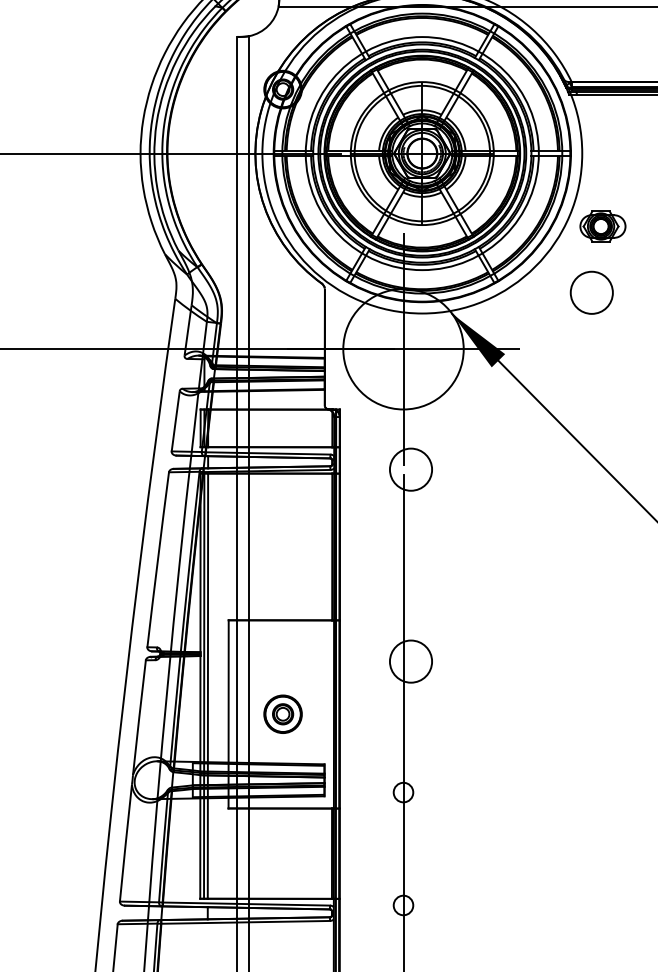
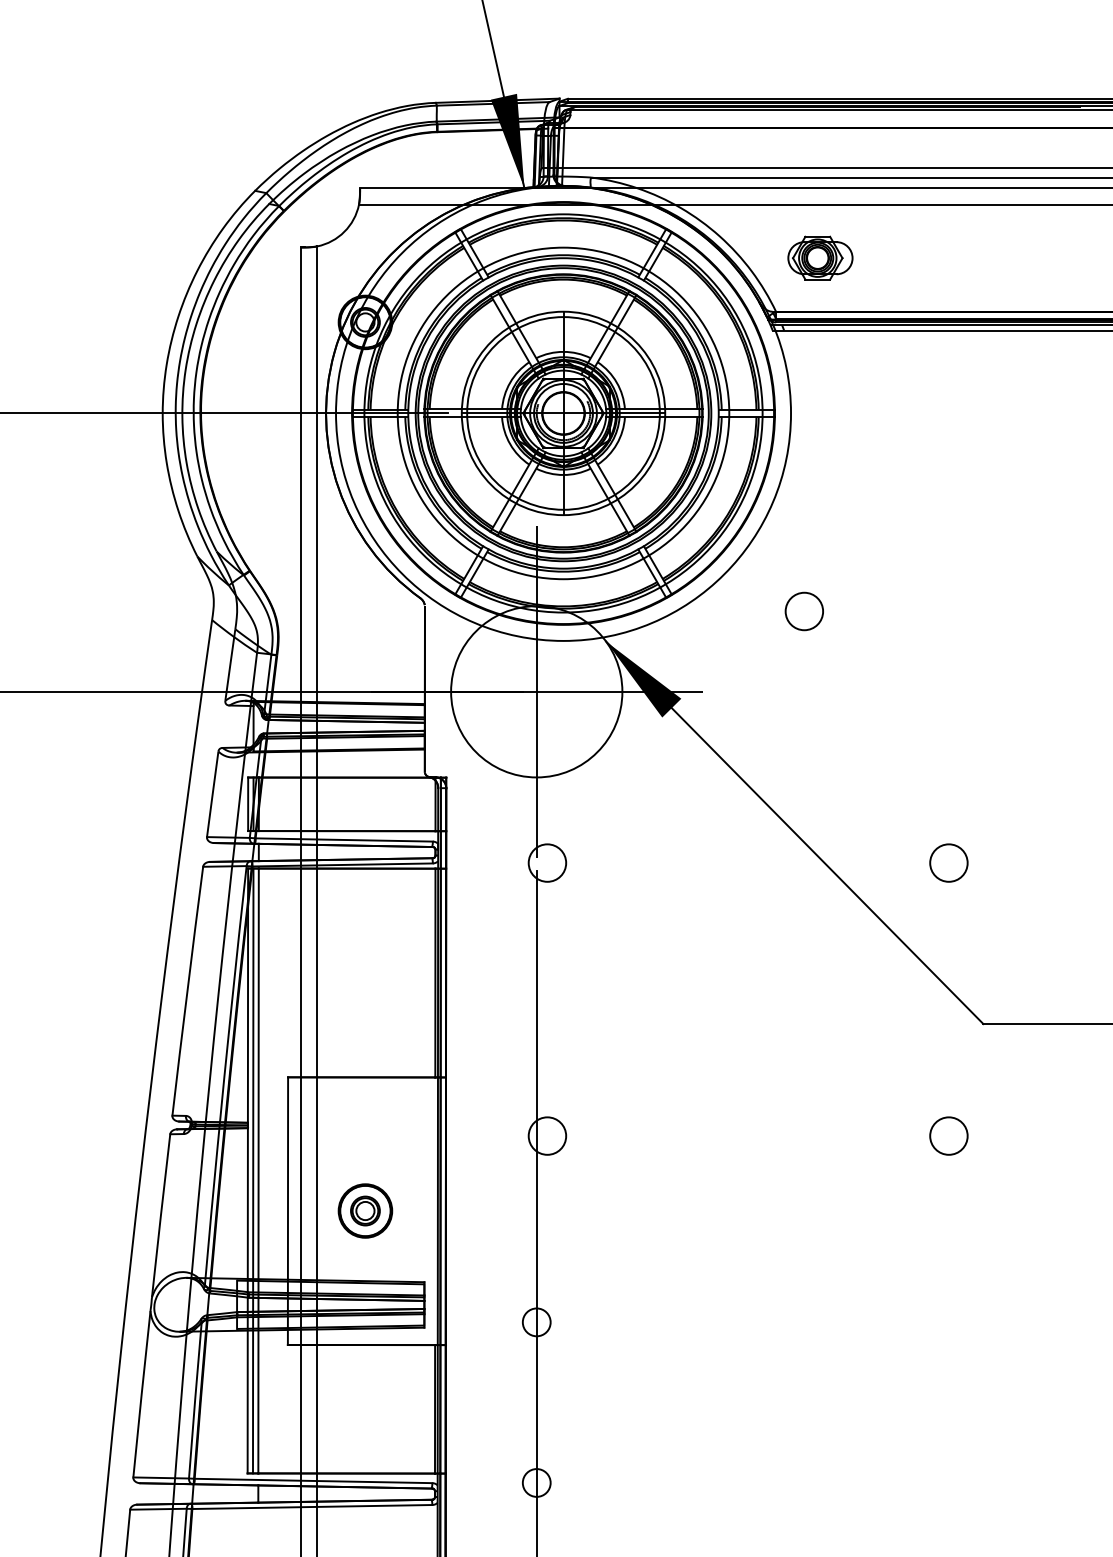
part: (602, 226) -> (820, 257), moved
circle: (591, 292) -> (803, 611), size x0.62
circle: (411, 469) -> (547, 862), size x0.62
circle: (411, 661) -> (547, 1135), size x0.62

